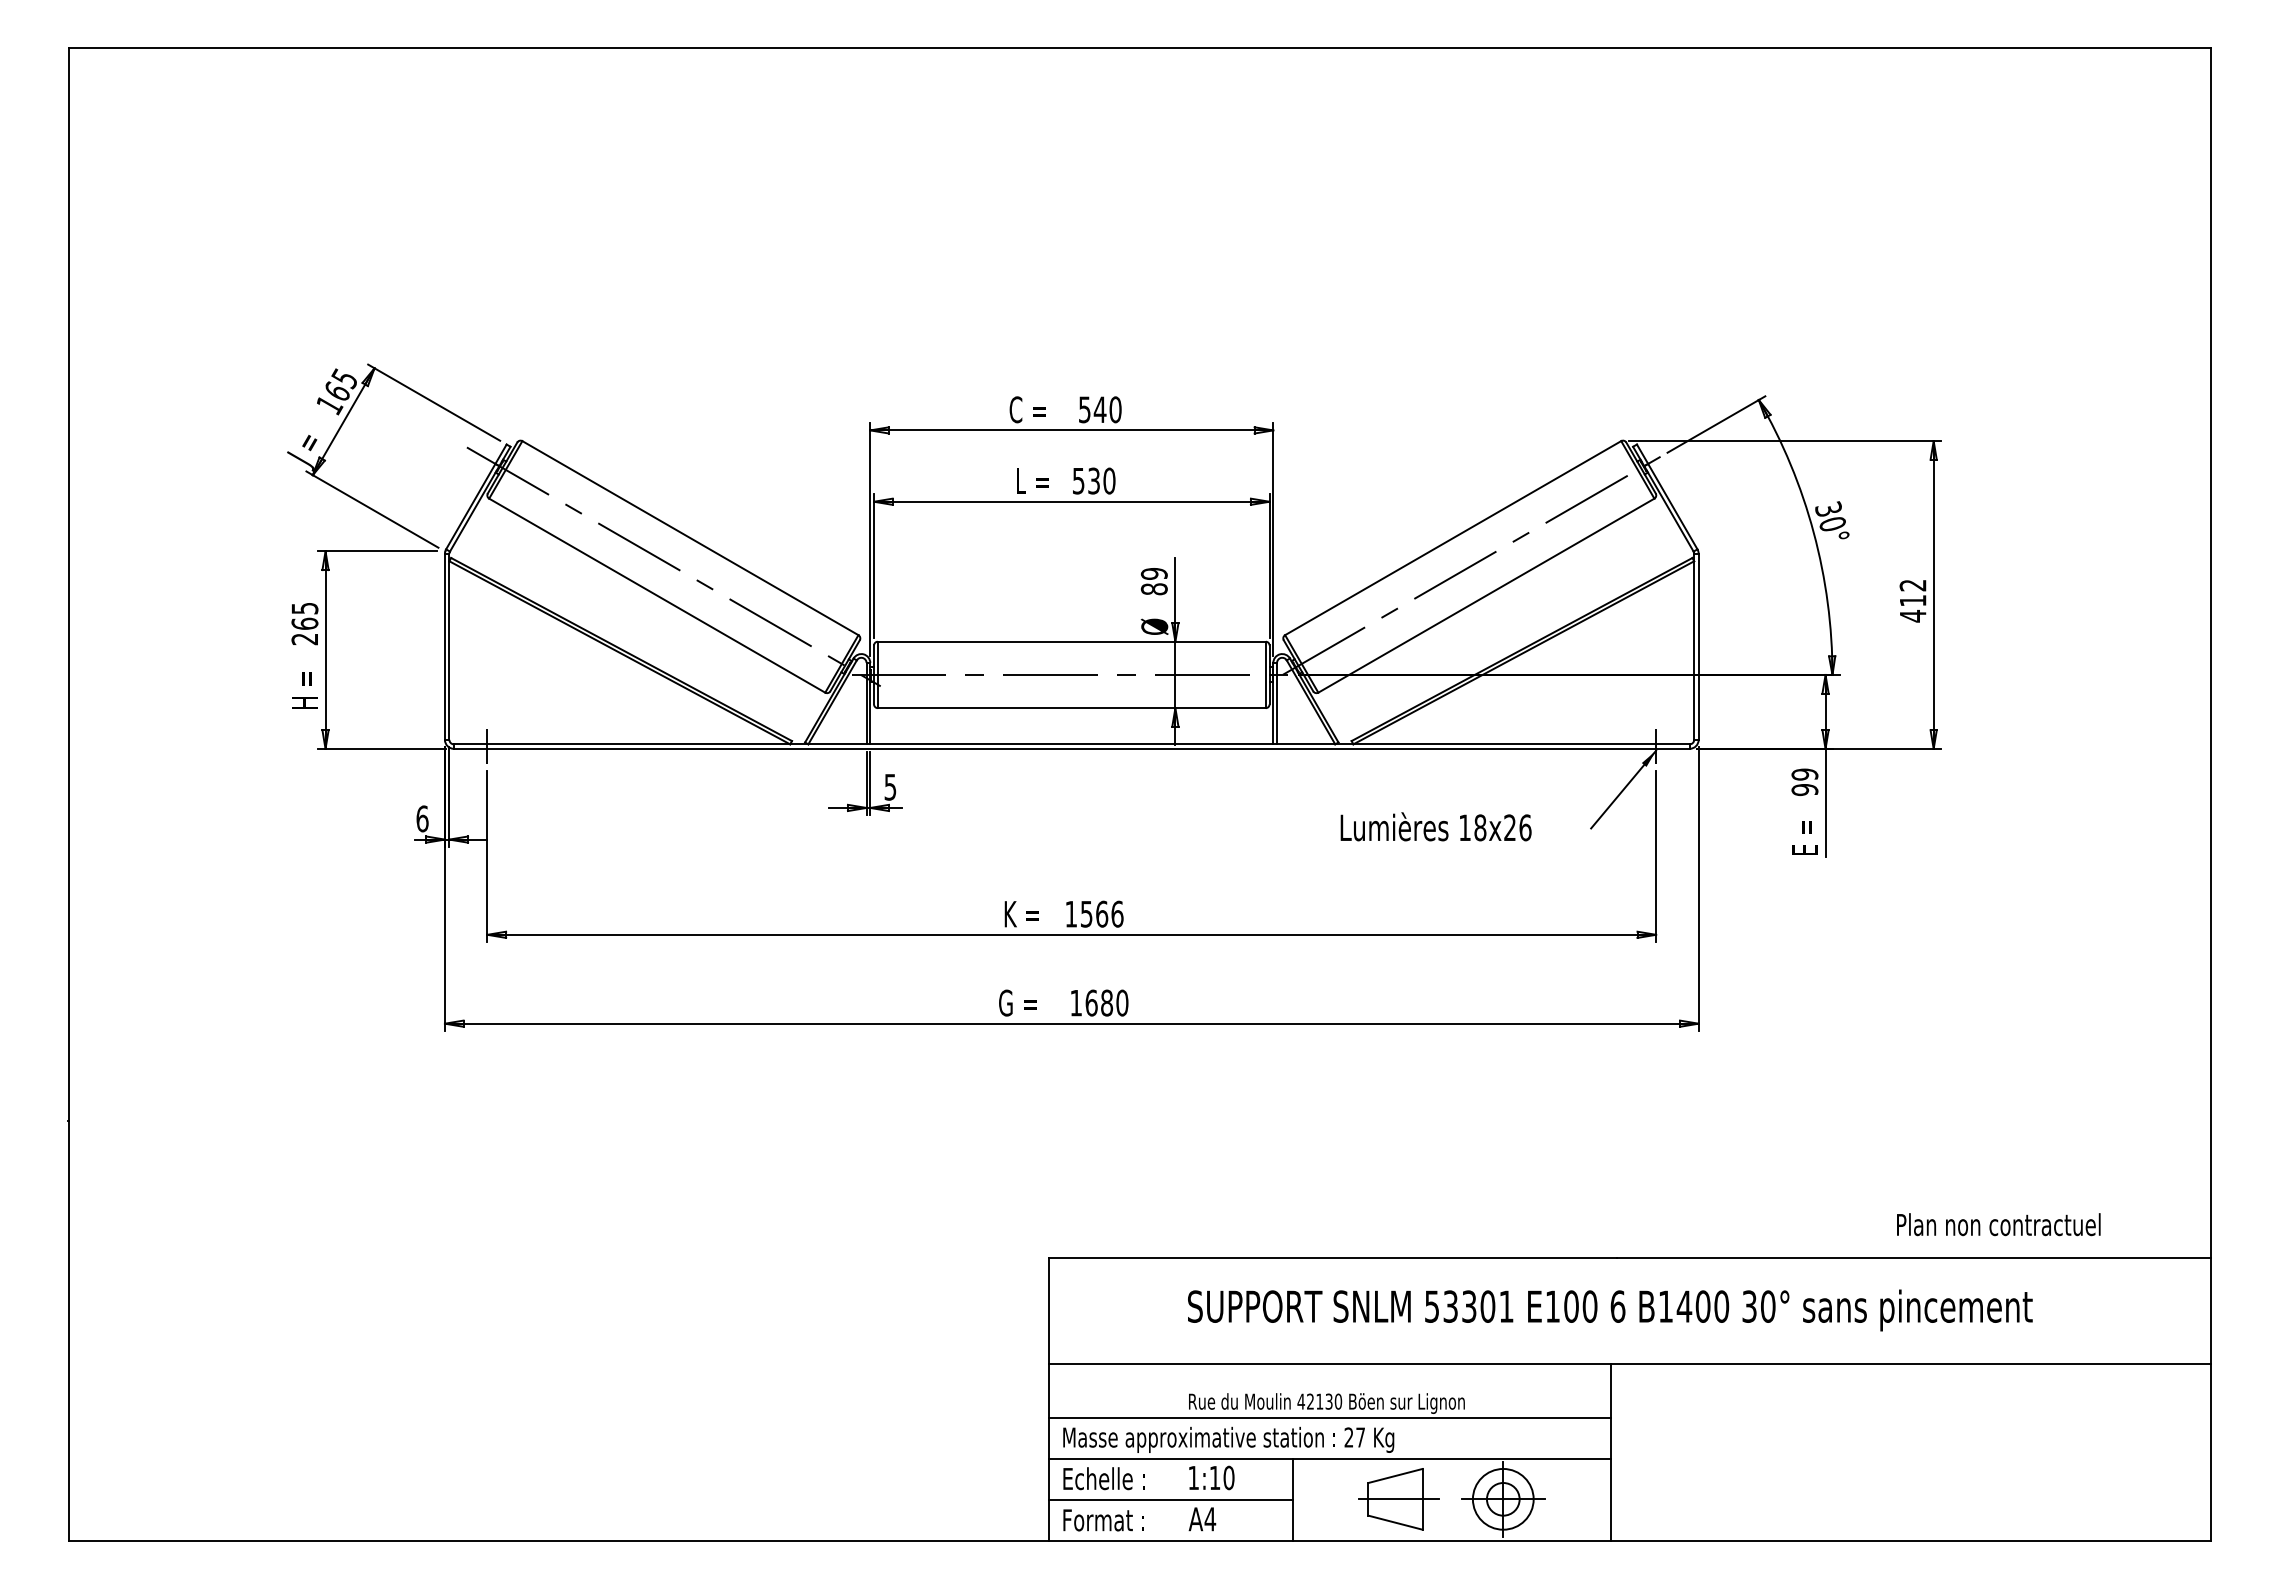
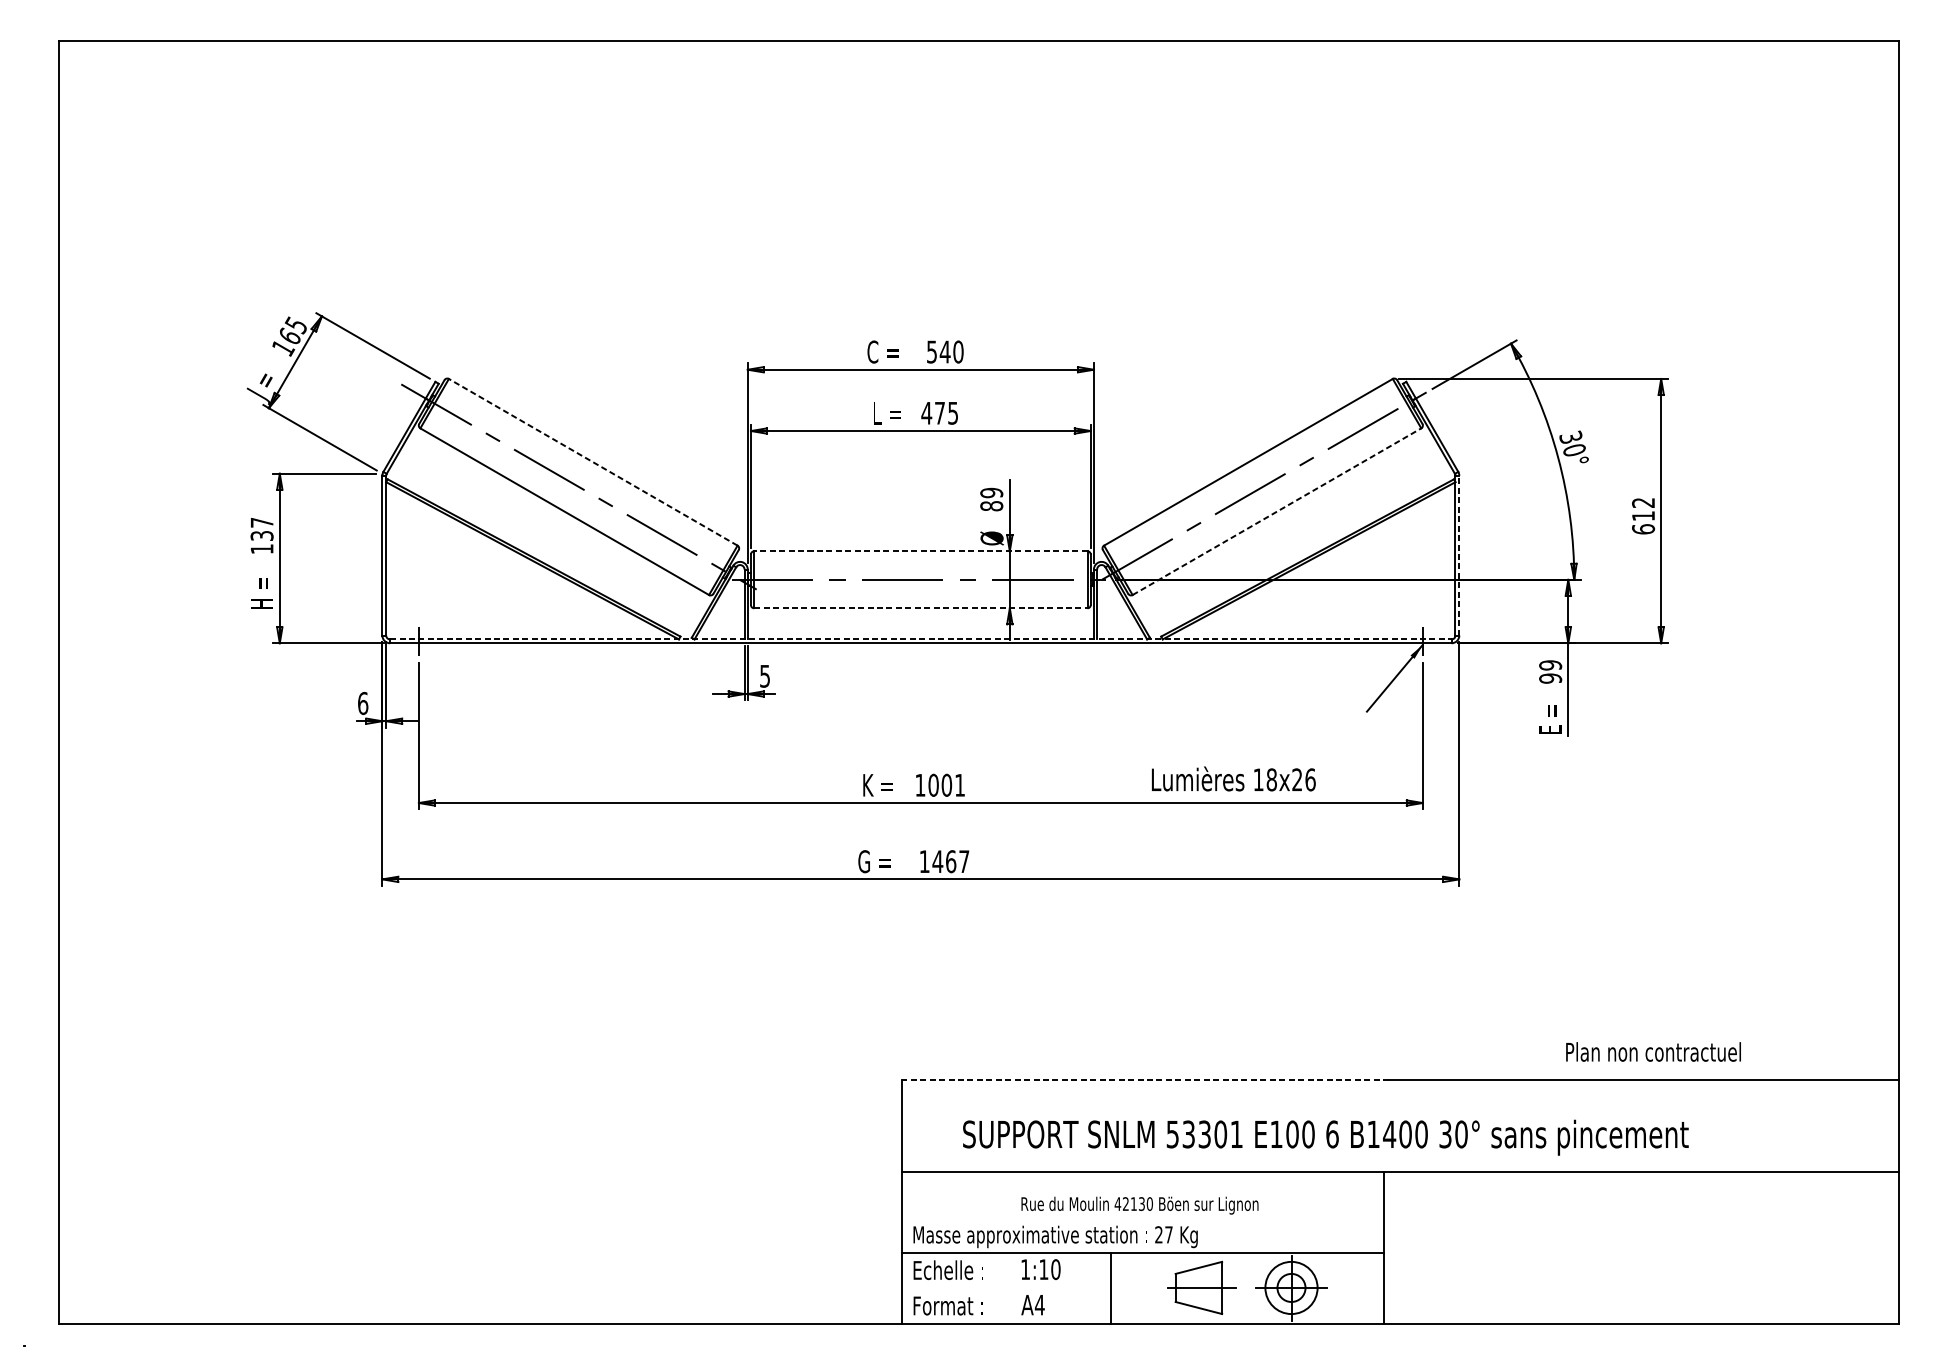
text: (1093, 480) -> (939, 412), 530 -> 475
line: (690, 537) -> (593, 461), solid -> dashed
line: (1486, 595) -> (1277, 511), solid -> dashed
text: (1912, 615) -> (1643, 528), 412 -> 612
text: (304, 623) -> (261, 535), 265 -> 137
line: (1071, 641) -> (920, 551), solid -> dashed
line: (1698, 646) -> (1459, 555), solid -> dashed
line: (1072, 708) -> (921, 608), solid -> dashed
line: (1071, 744) -> (920, 639), solid -> dashed
text: (1435, 826) -> (1233, 778), moved
text: (1101, 913) -> (946, 784), 1566 -> 1001
text: (1106, 1002) -> (950, 861), 1680 -> 1467
text: (1998, 1224) -> (1653, 1051), moved
line: (1333, 1257) -> (1145, 1080), solid -> dashed
text: (1610, 1310) -> (1326, 1137), moved
line: (1330, 1418) -> (1143, 1218), removed
line: (1170, 1500) -> (1005, 1288), removed

